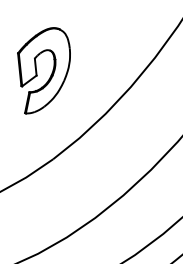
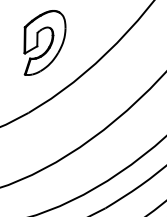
part: (45, 69) -> (44, 42), moved

